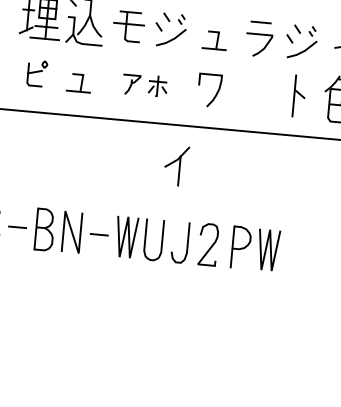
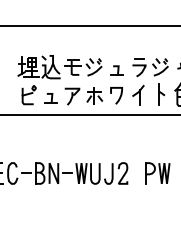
part: (35, 73) -> (28, 95), size x1.43
part: (144, 85) -> (83, 96), size x1.67
part: (176, 166) -> (138, 95), moved
part: (254, 248) -> (157, 173), moved

